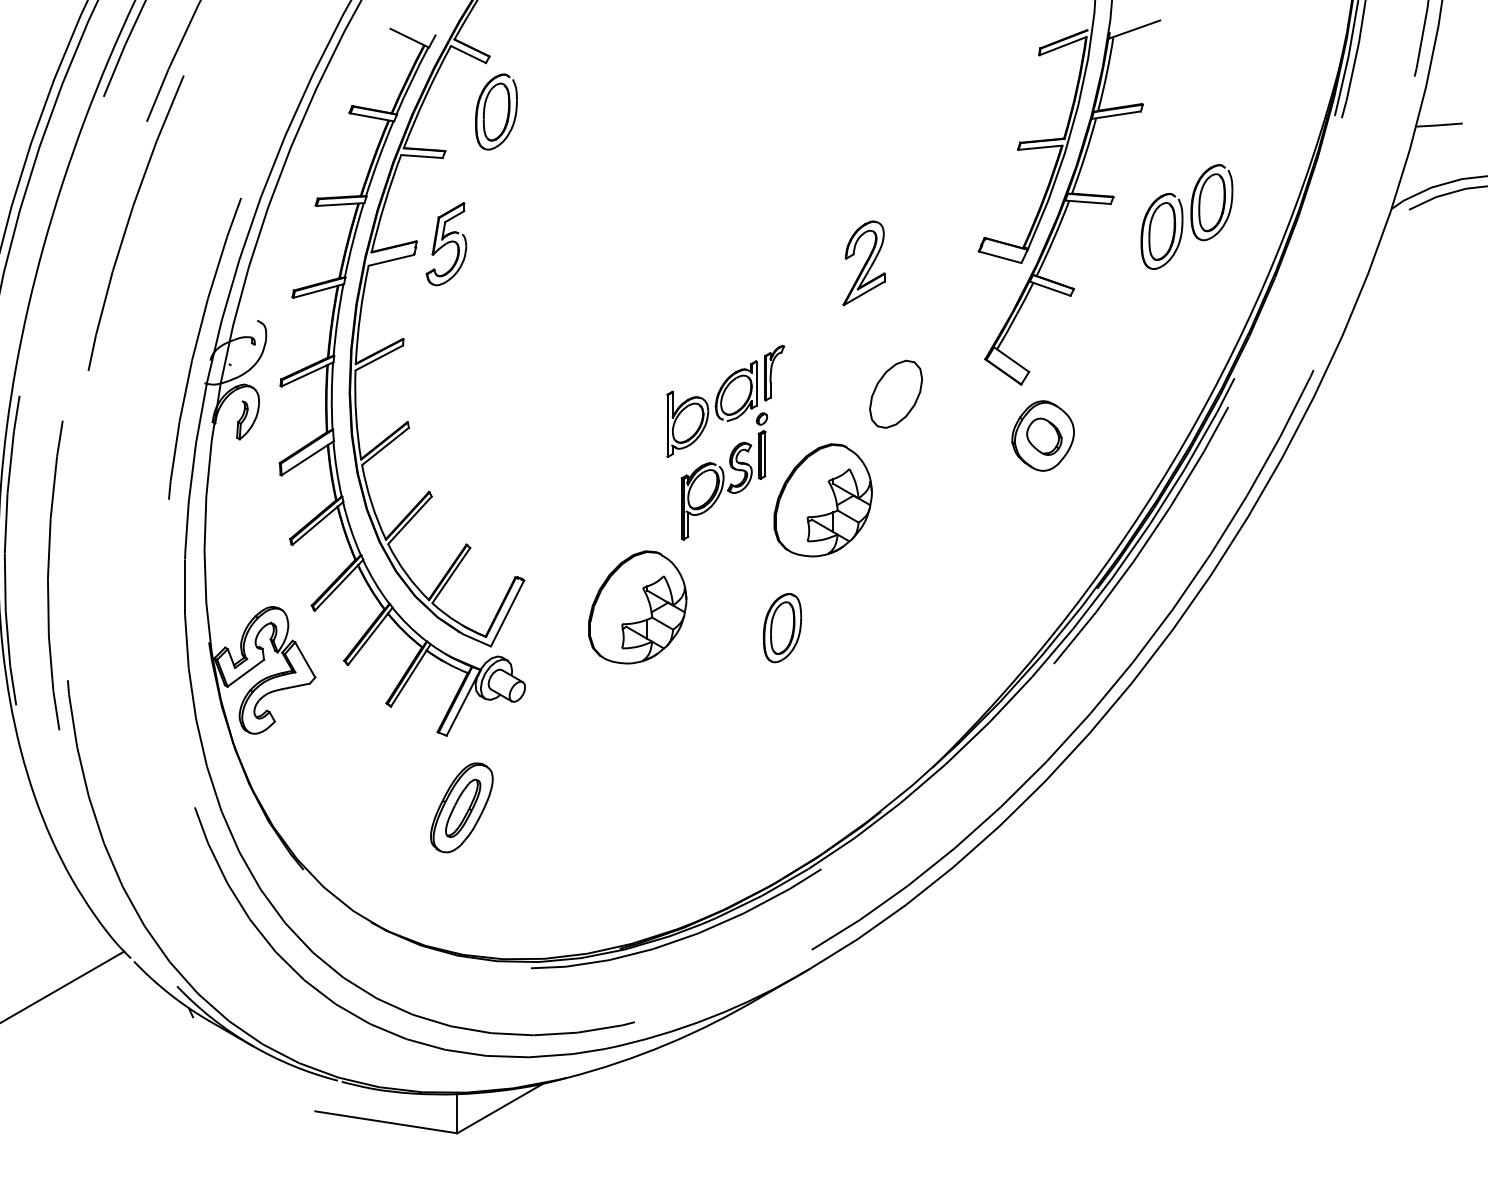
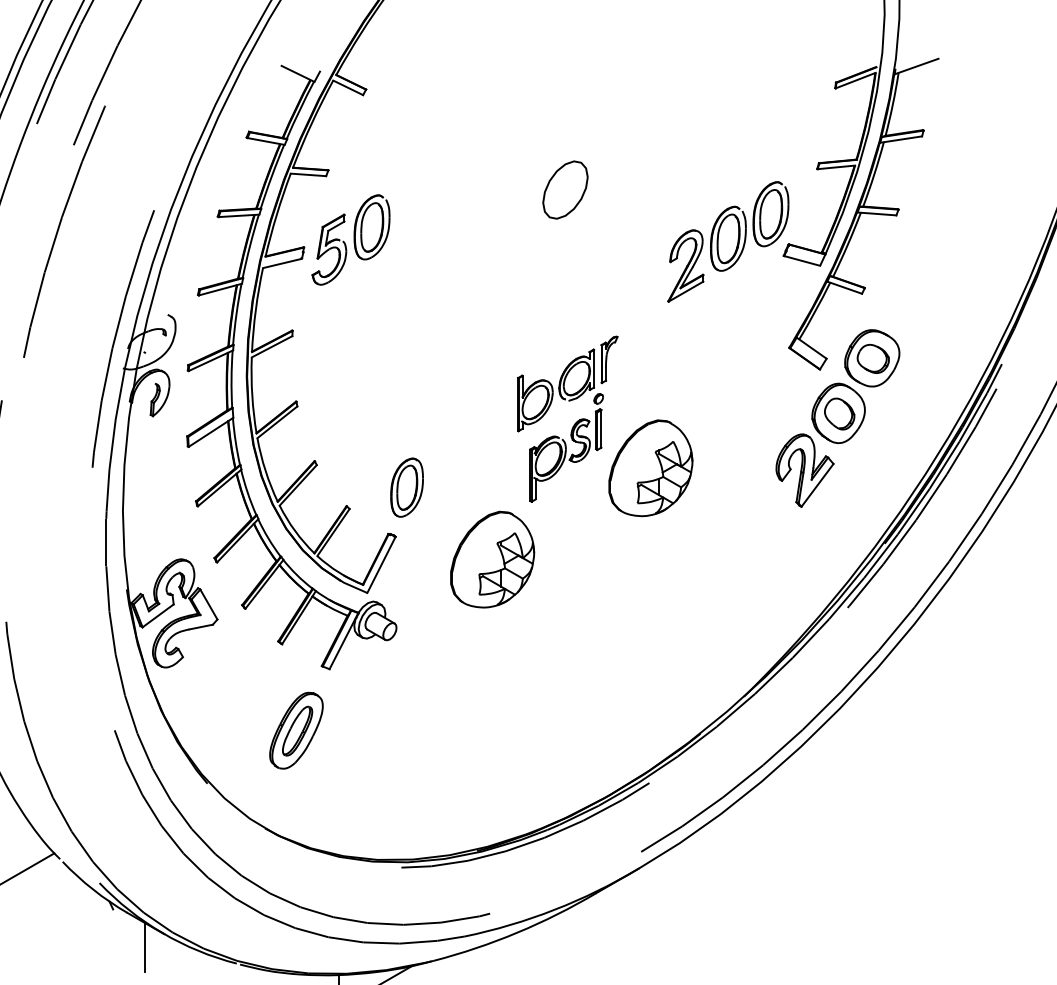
part: (496, 111) -> (372, 226), moved
part: (1186, 216) -> (749, 226), moved
part: (1082, 371) -> (872, 358), added
part: (895, 393) -> (564, 189), moved
part: (1003, 502) -> (804, 470), added
part: (782, 628) -> (407, 488), moved
part: (461, 807) -> (296, 730), moved
line: (230, 1061) -> (145, 947), added

